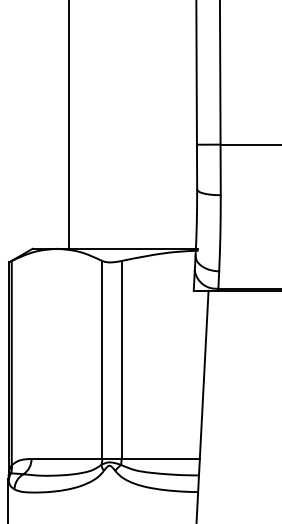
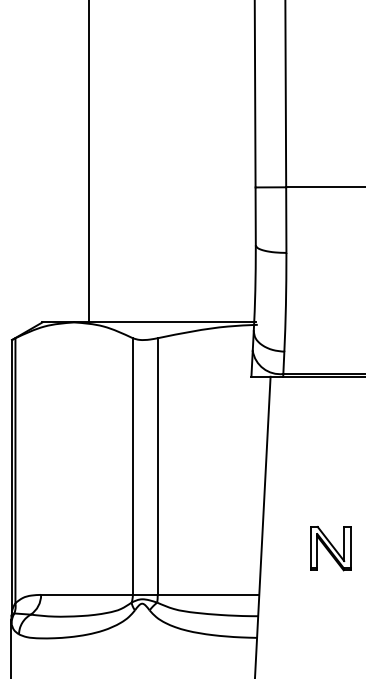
part: (254, 422) -> (330, 547), added

